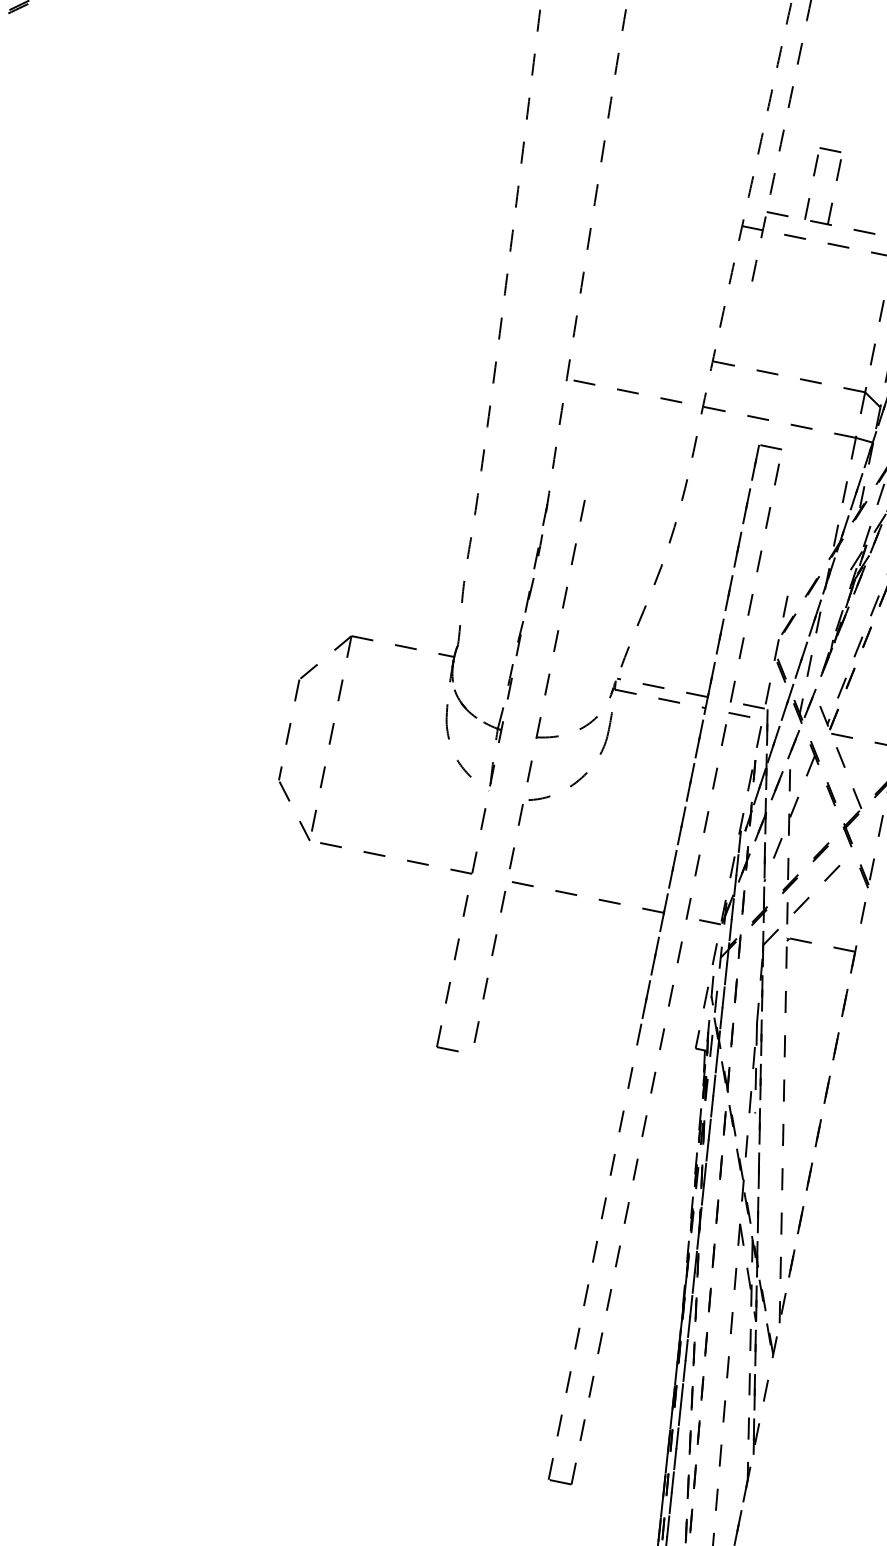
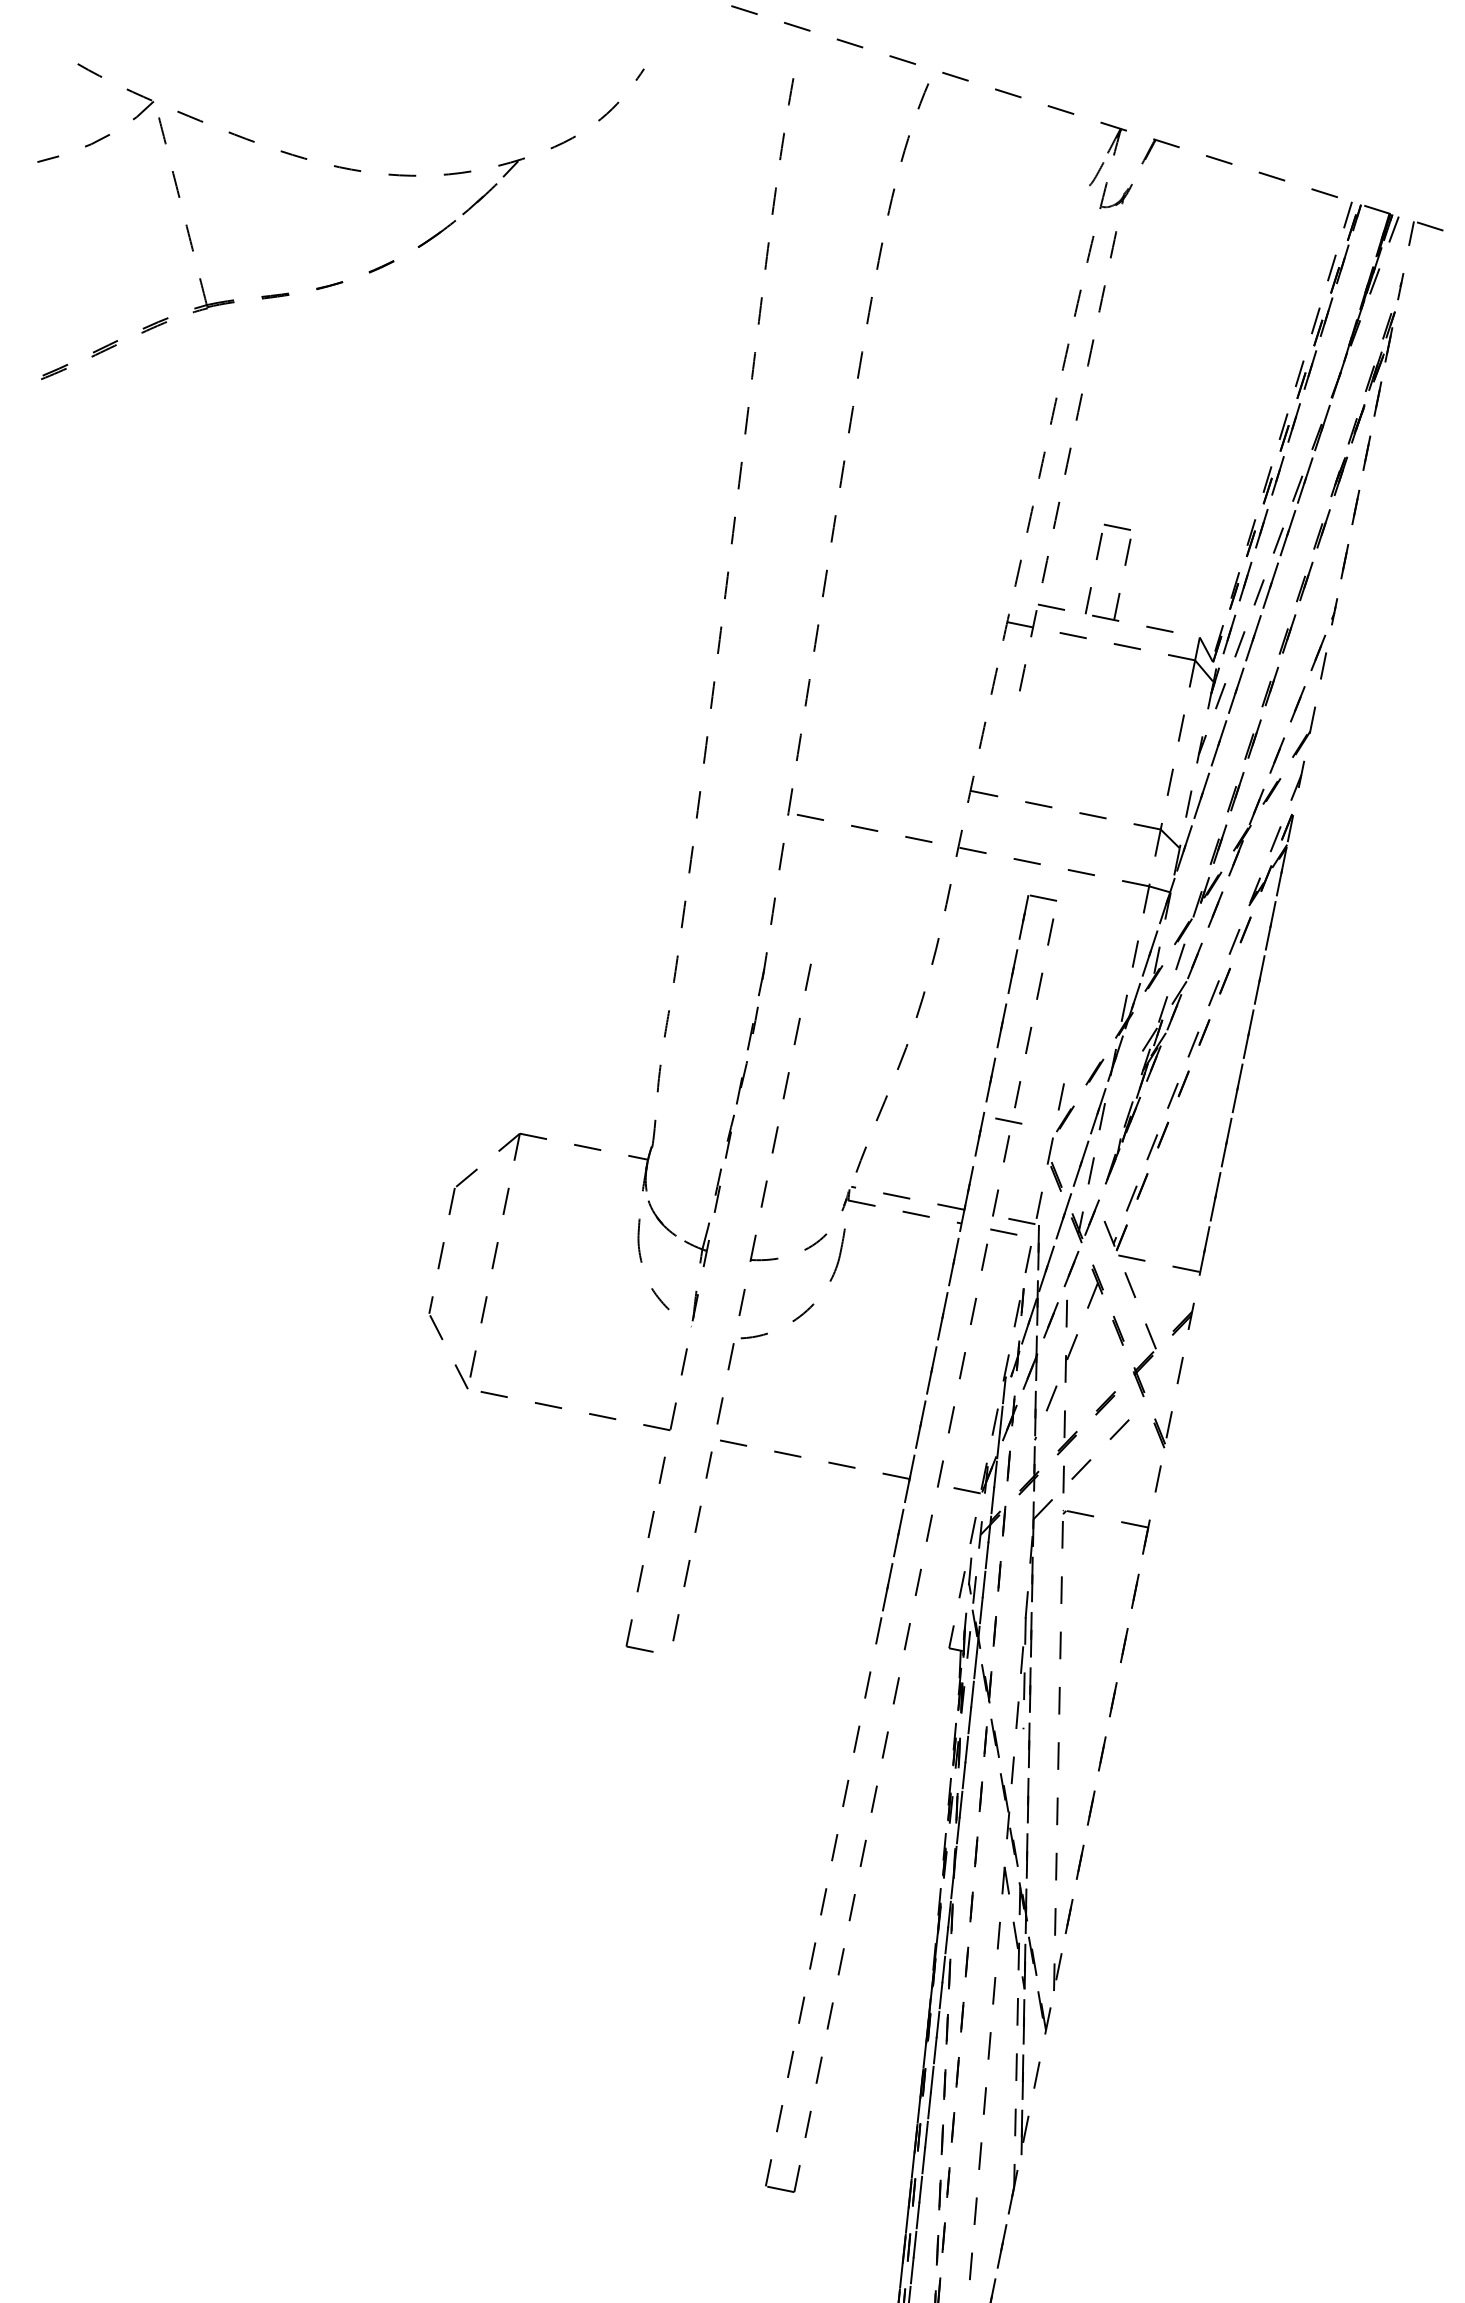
line: (743, 625) -> (1008, 1120), added

